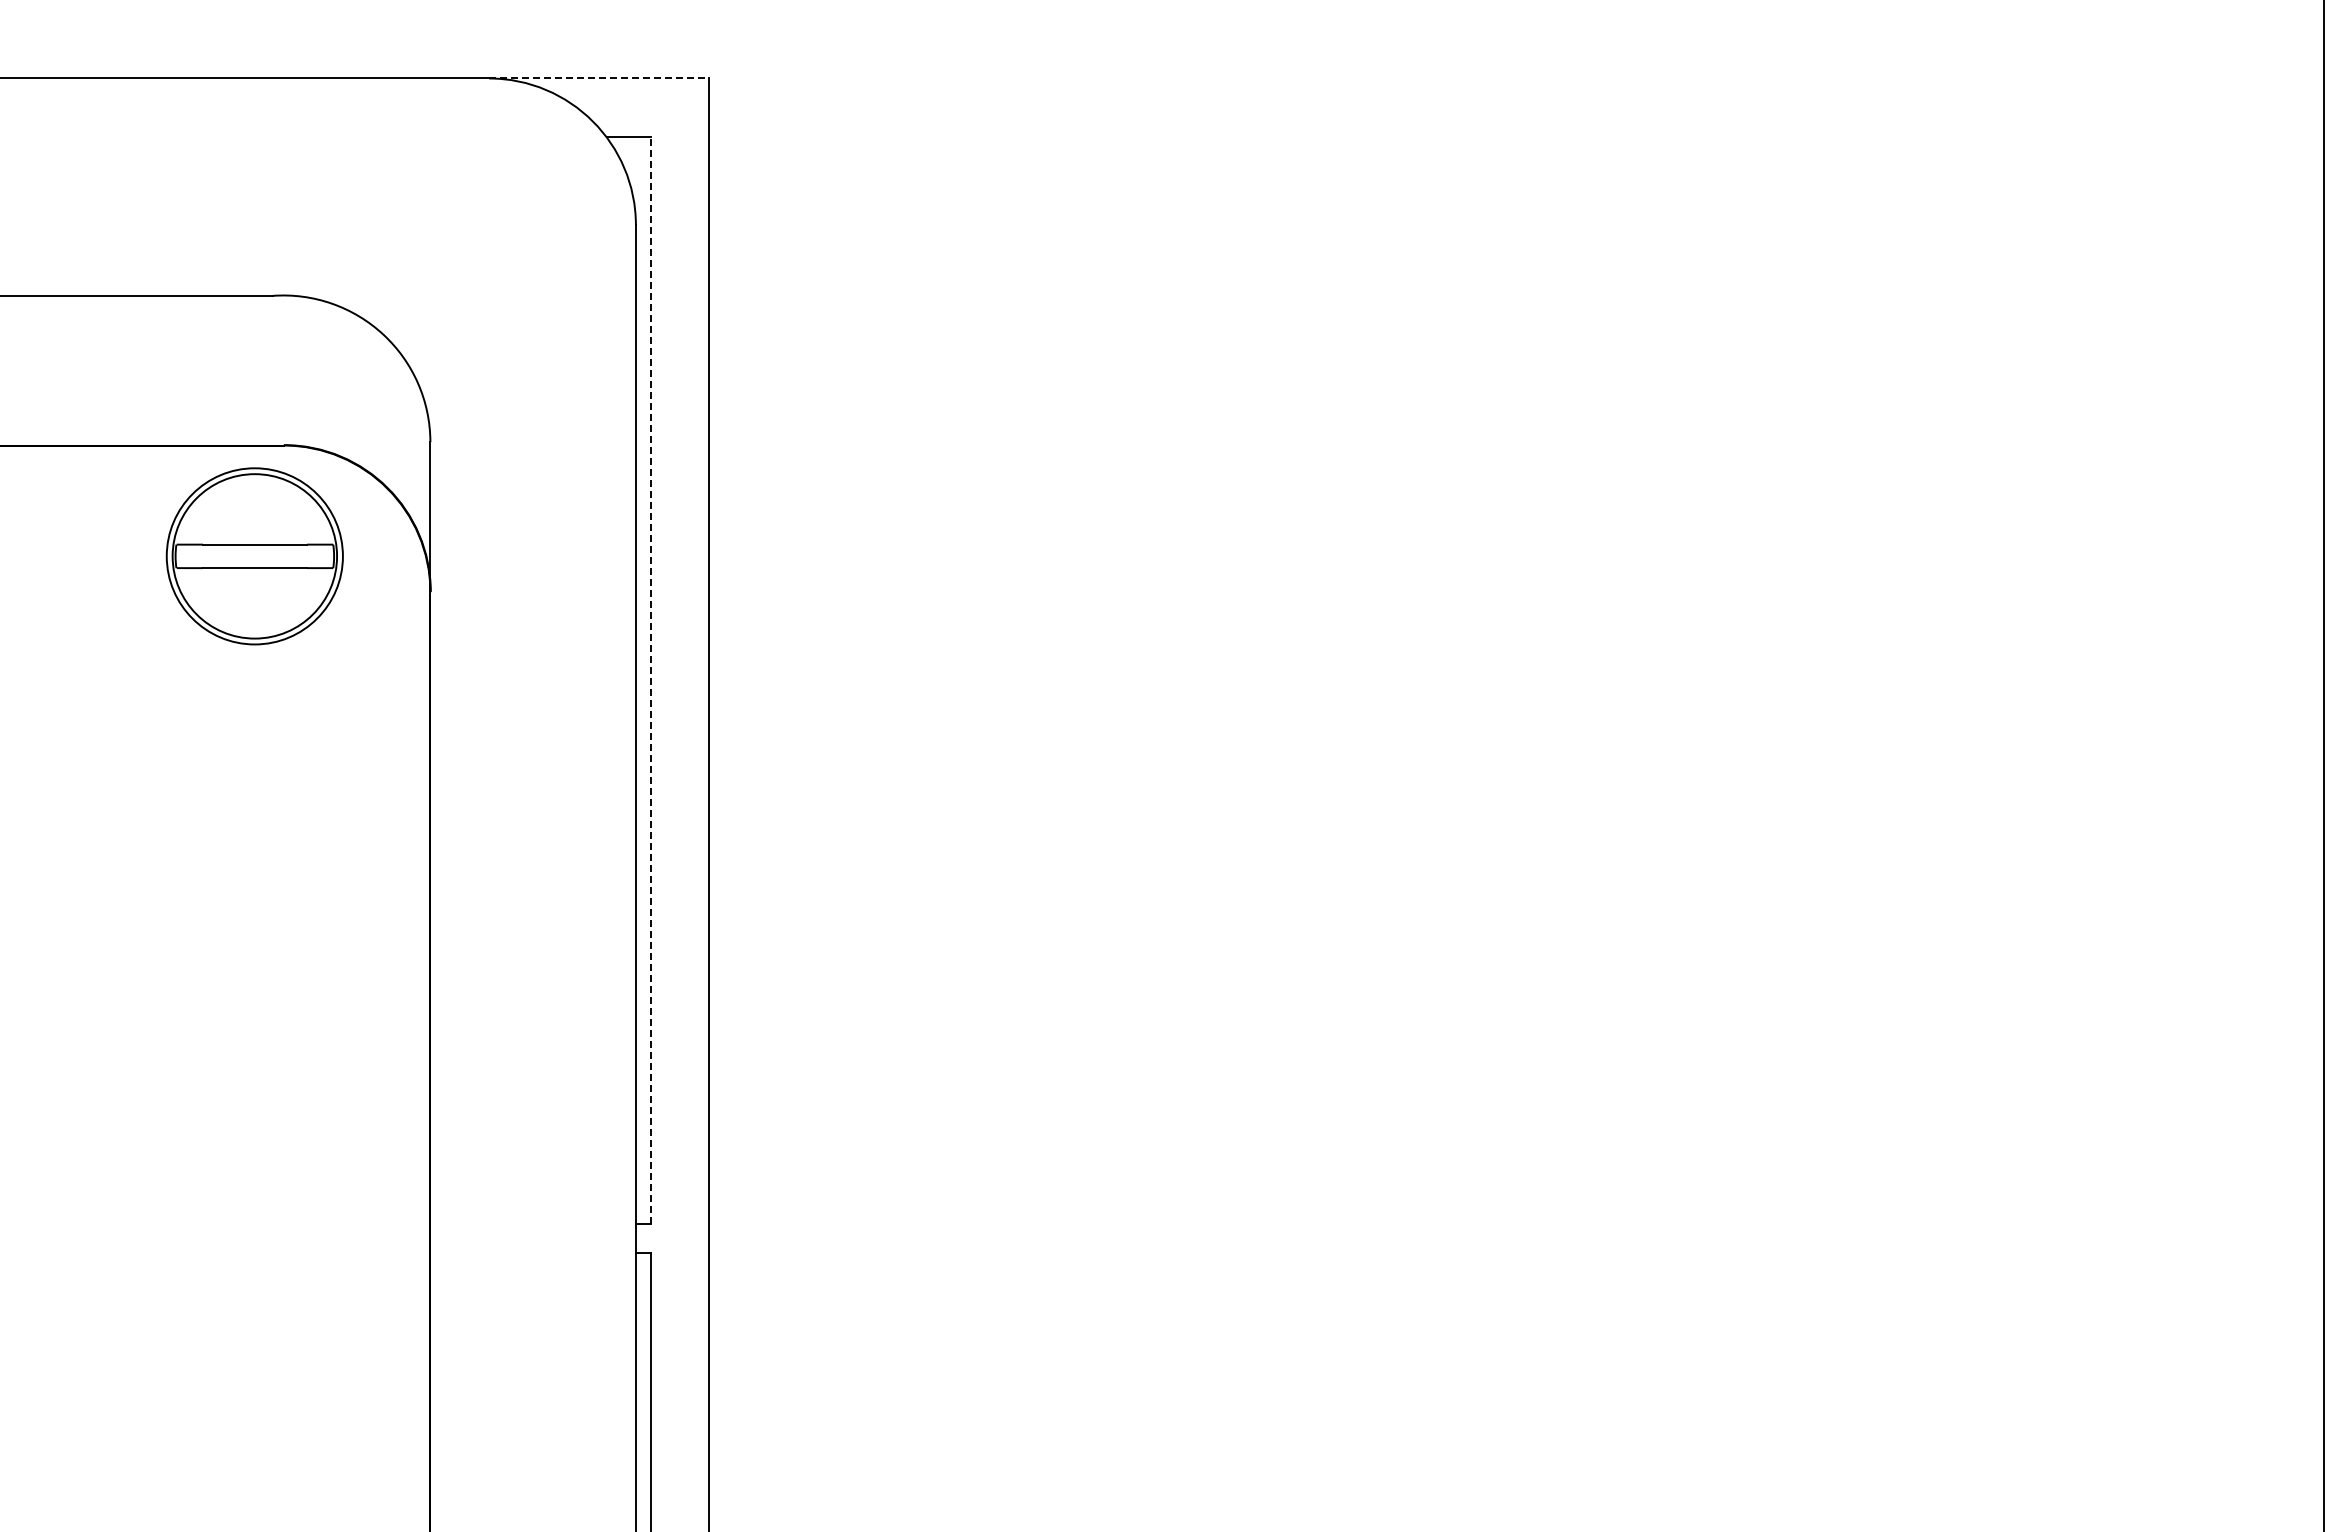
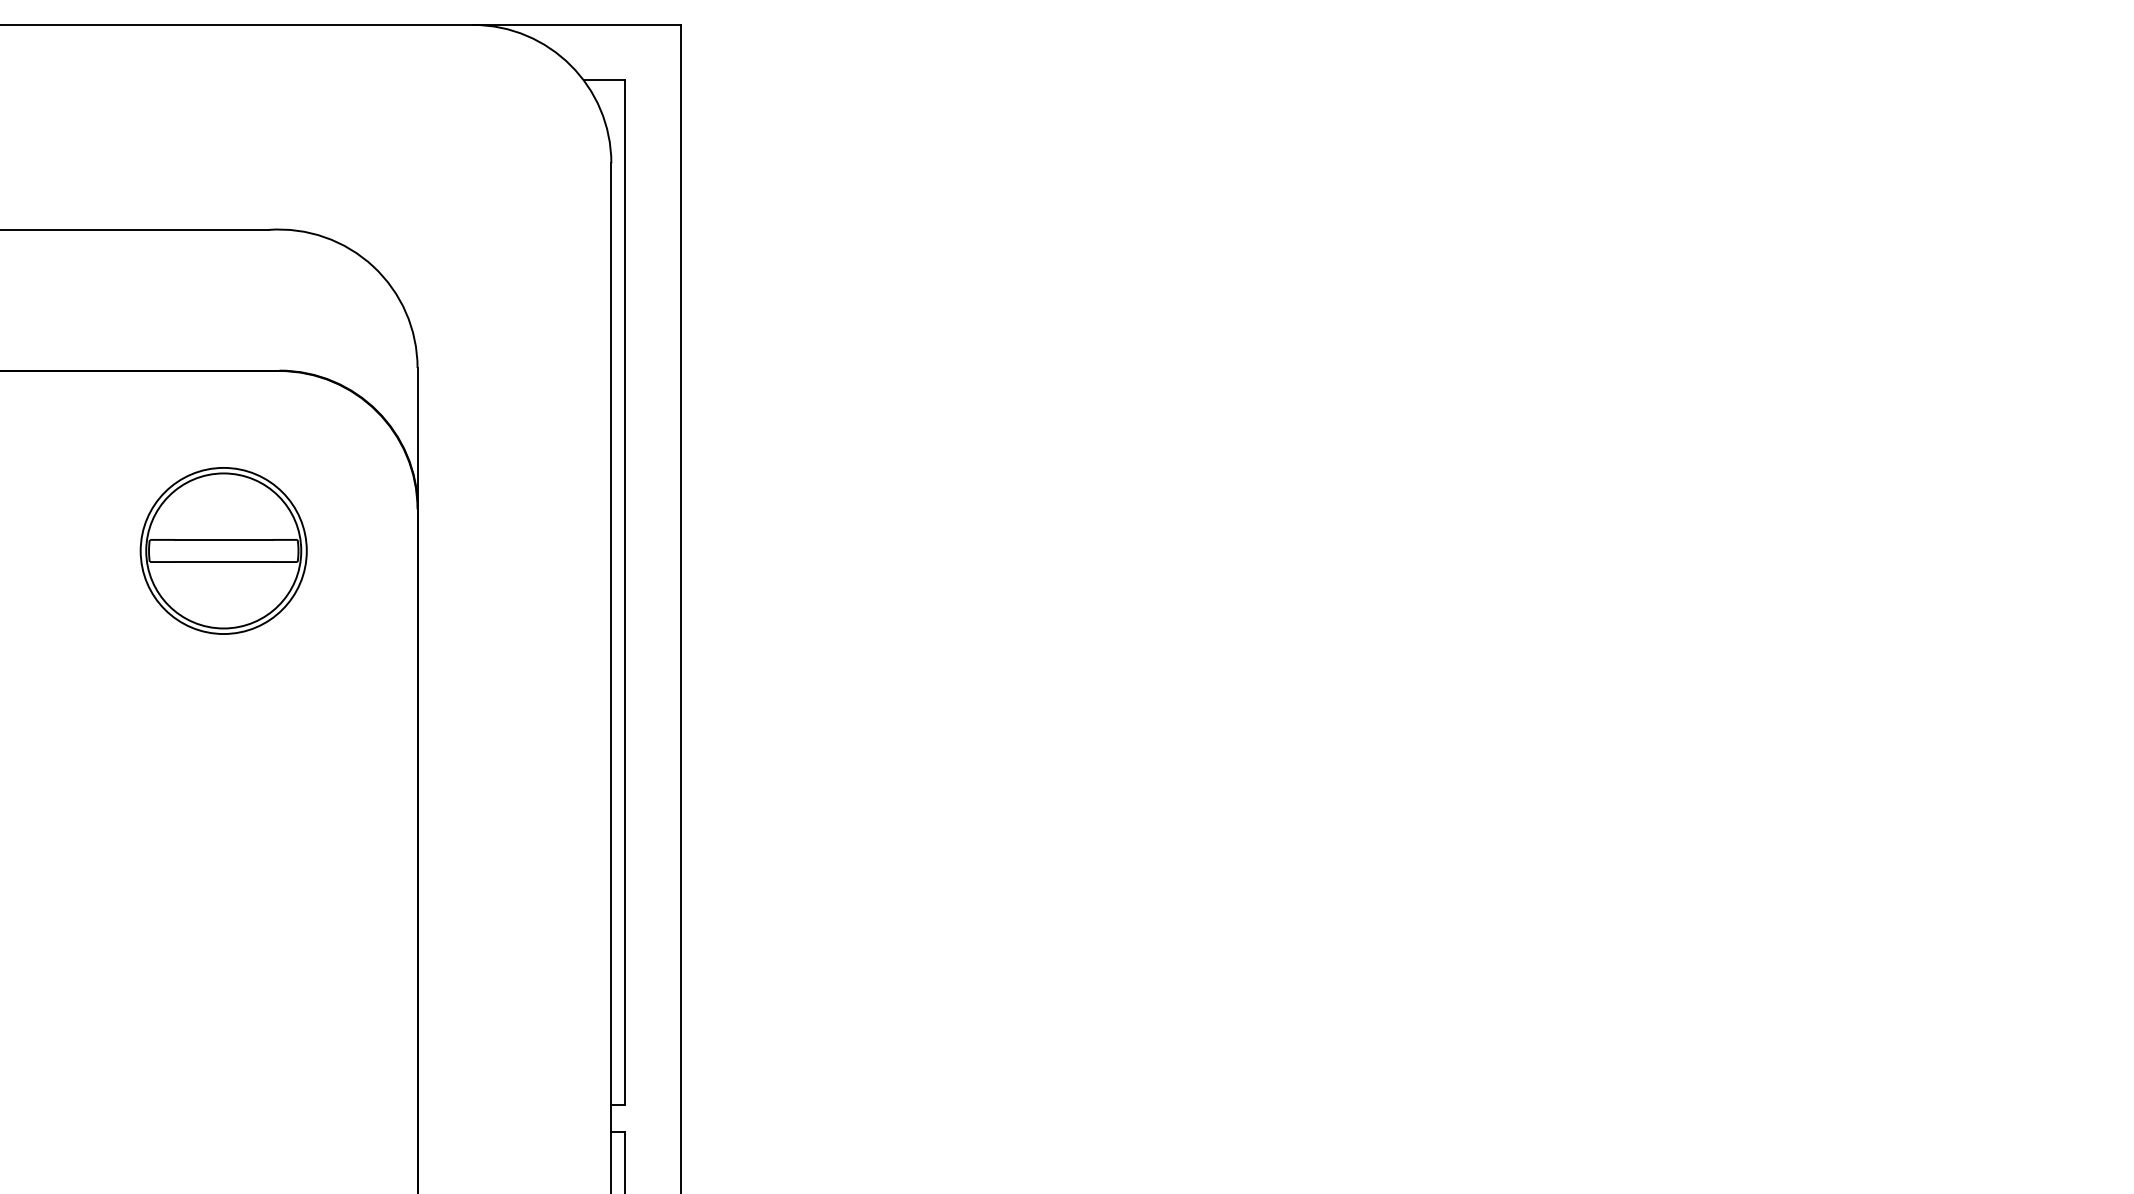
line: (599, 78) -> (577, 24), dashed -> solid
part: (254, 556) -> (223, 551), moved
line: (650, 679) -> (625, 591), dashed -> solid

